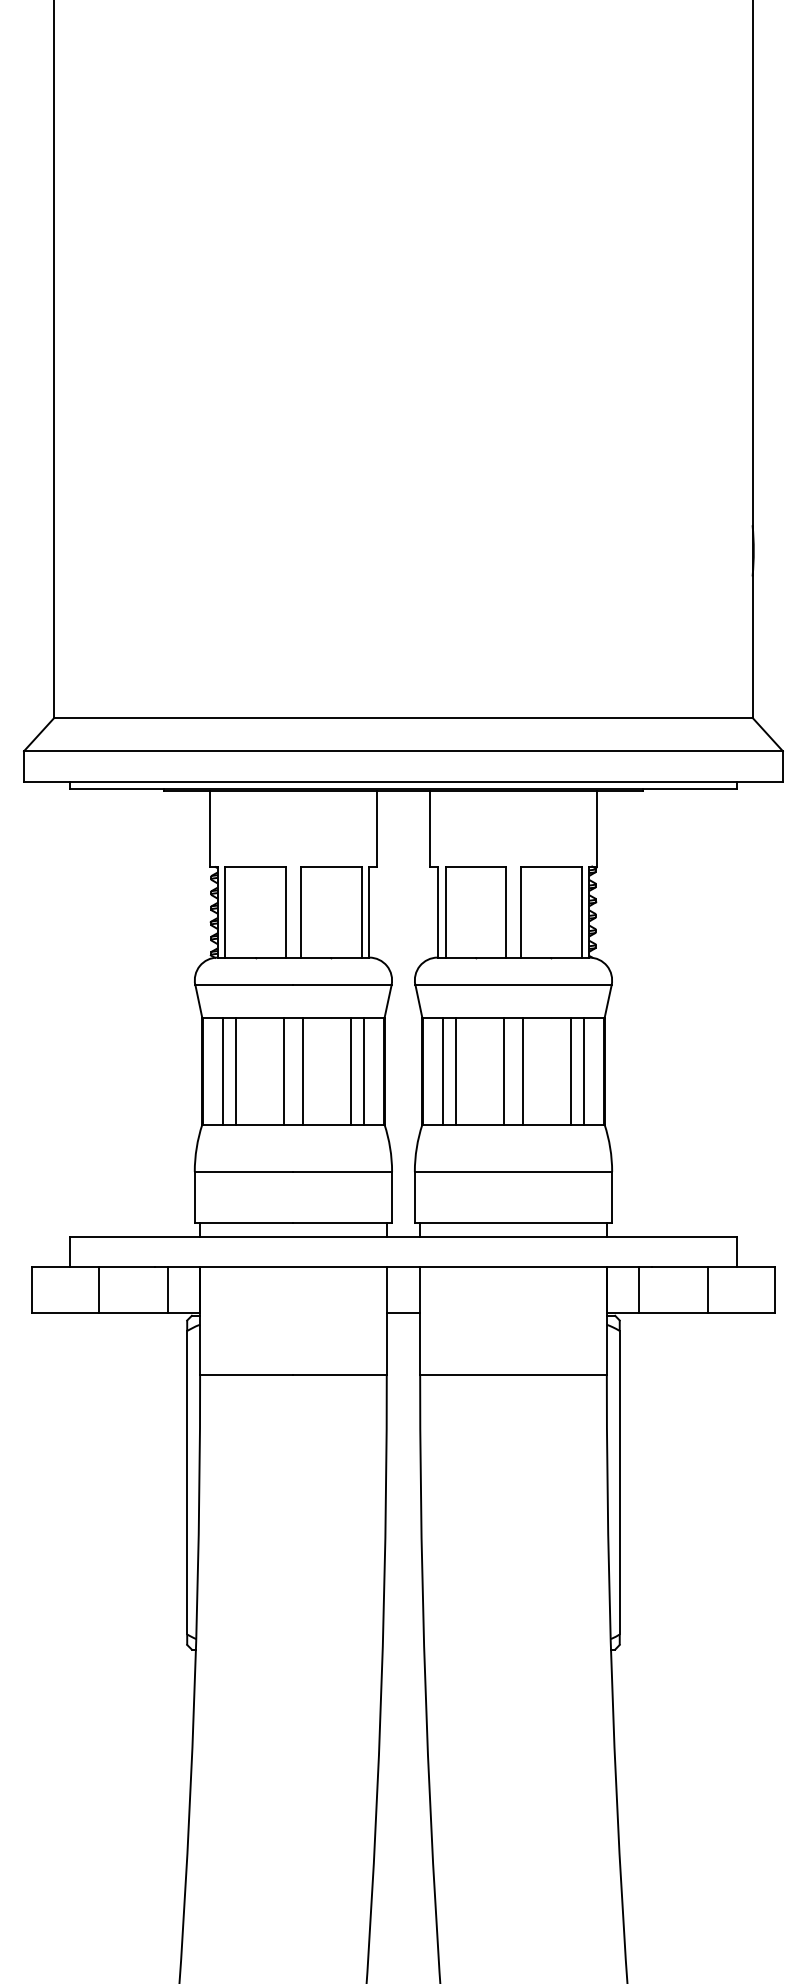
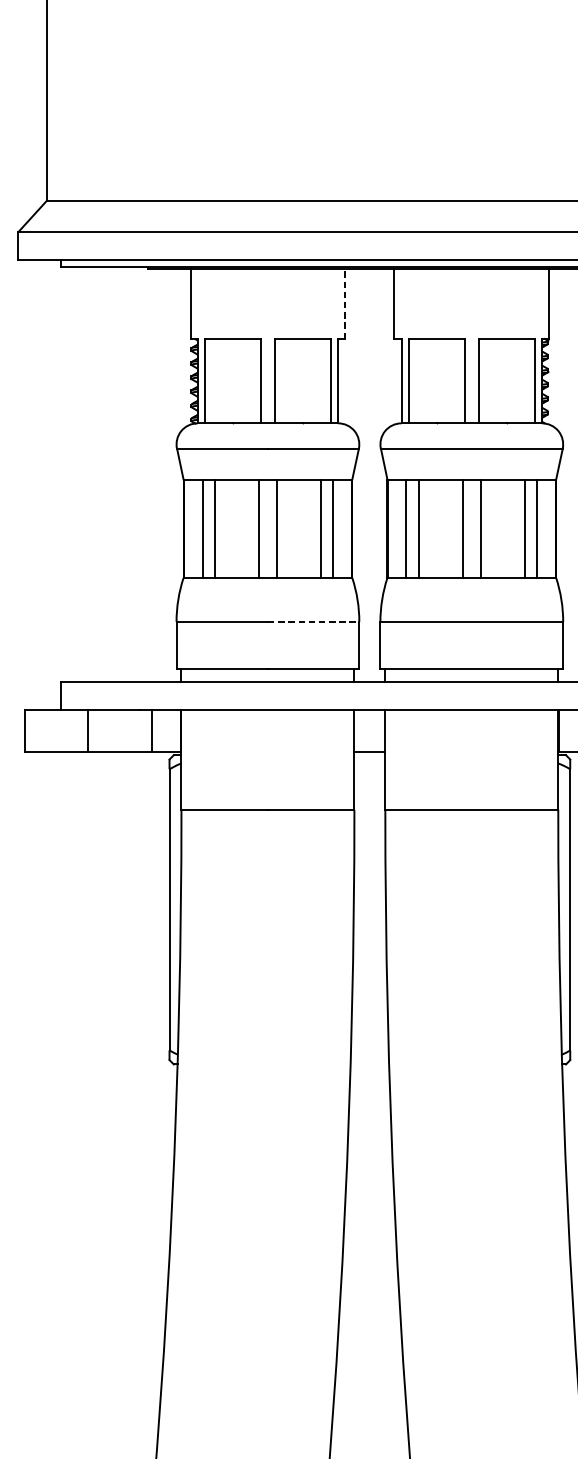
line: (376, 828) -> (344, 303), solid -> dashed
line: (343, 1171) -> (314, 621), solid -> dashed

